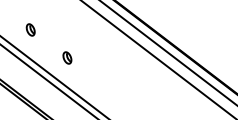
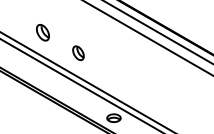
part: (30, 29) -> (42, 32), size x1.6
part: (67, 58) -> (78, 53), size x1.4

